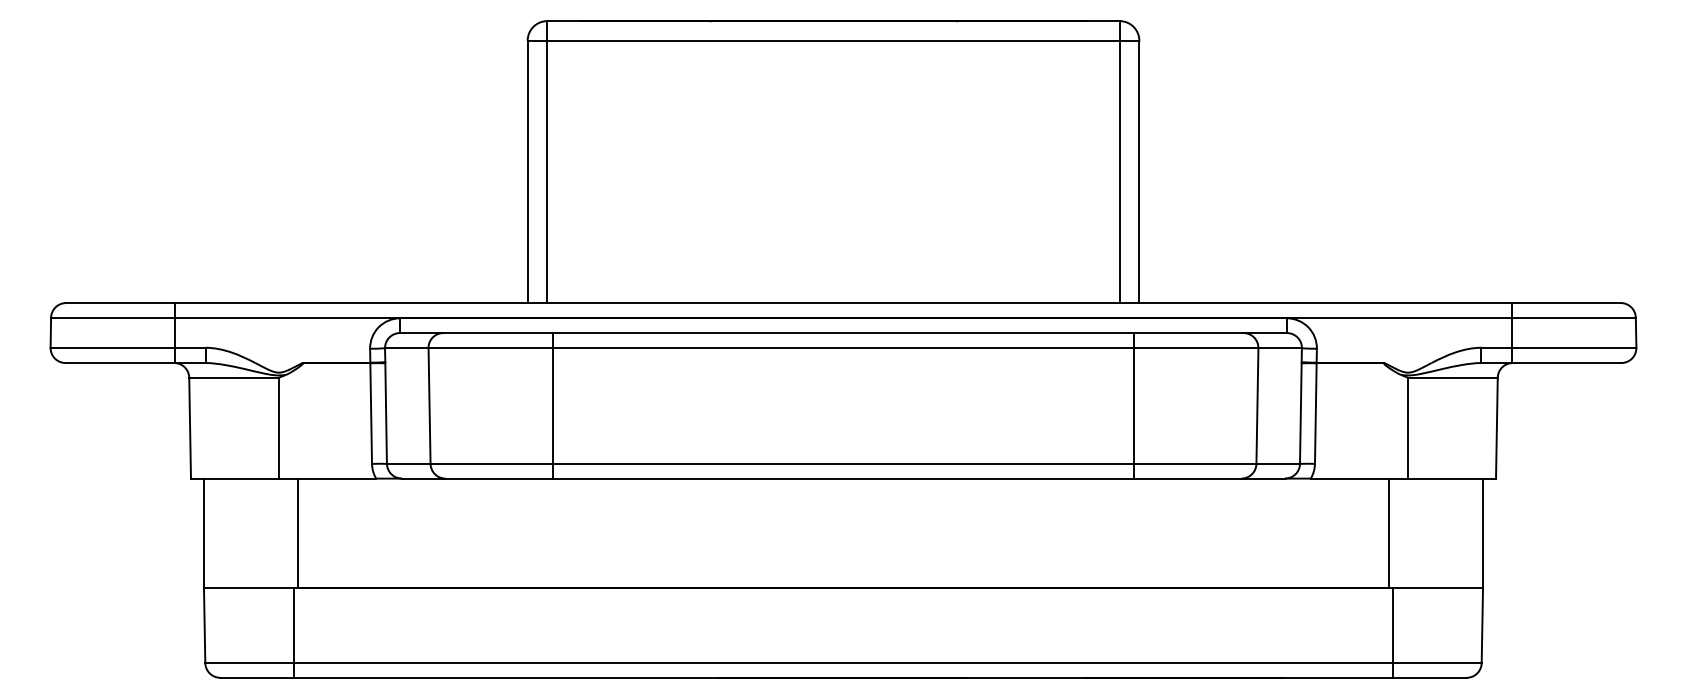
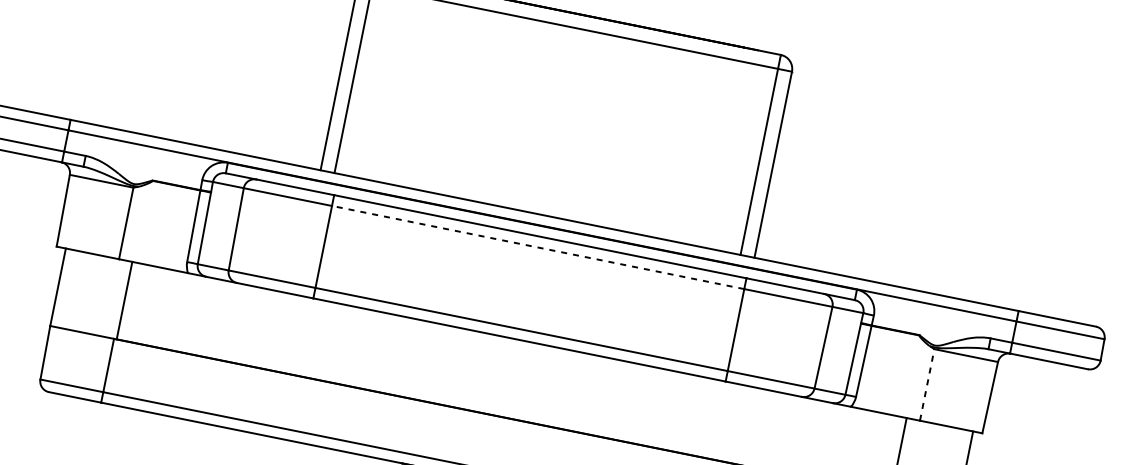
line: (843, 348) -> (538, 247), solid -> dashed
line: (1408, 427) -> (927, 384), solid -> dashed

